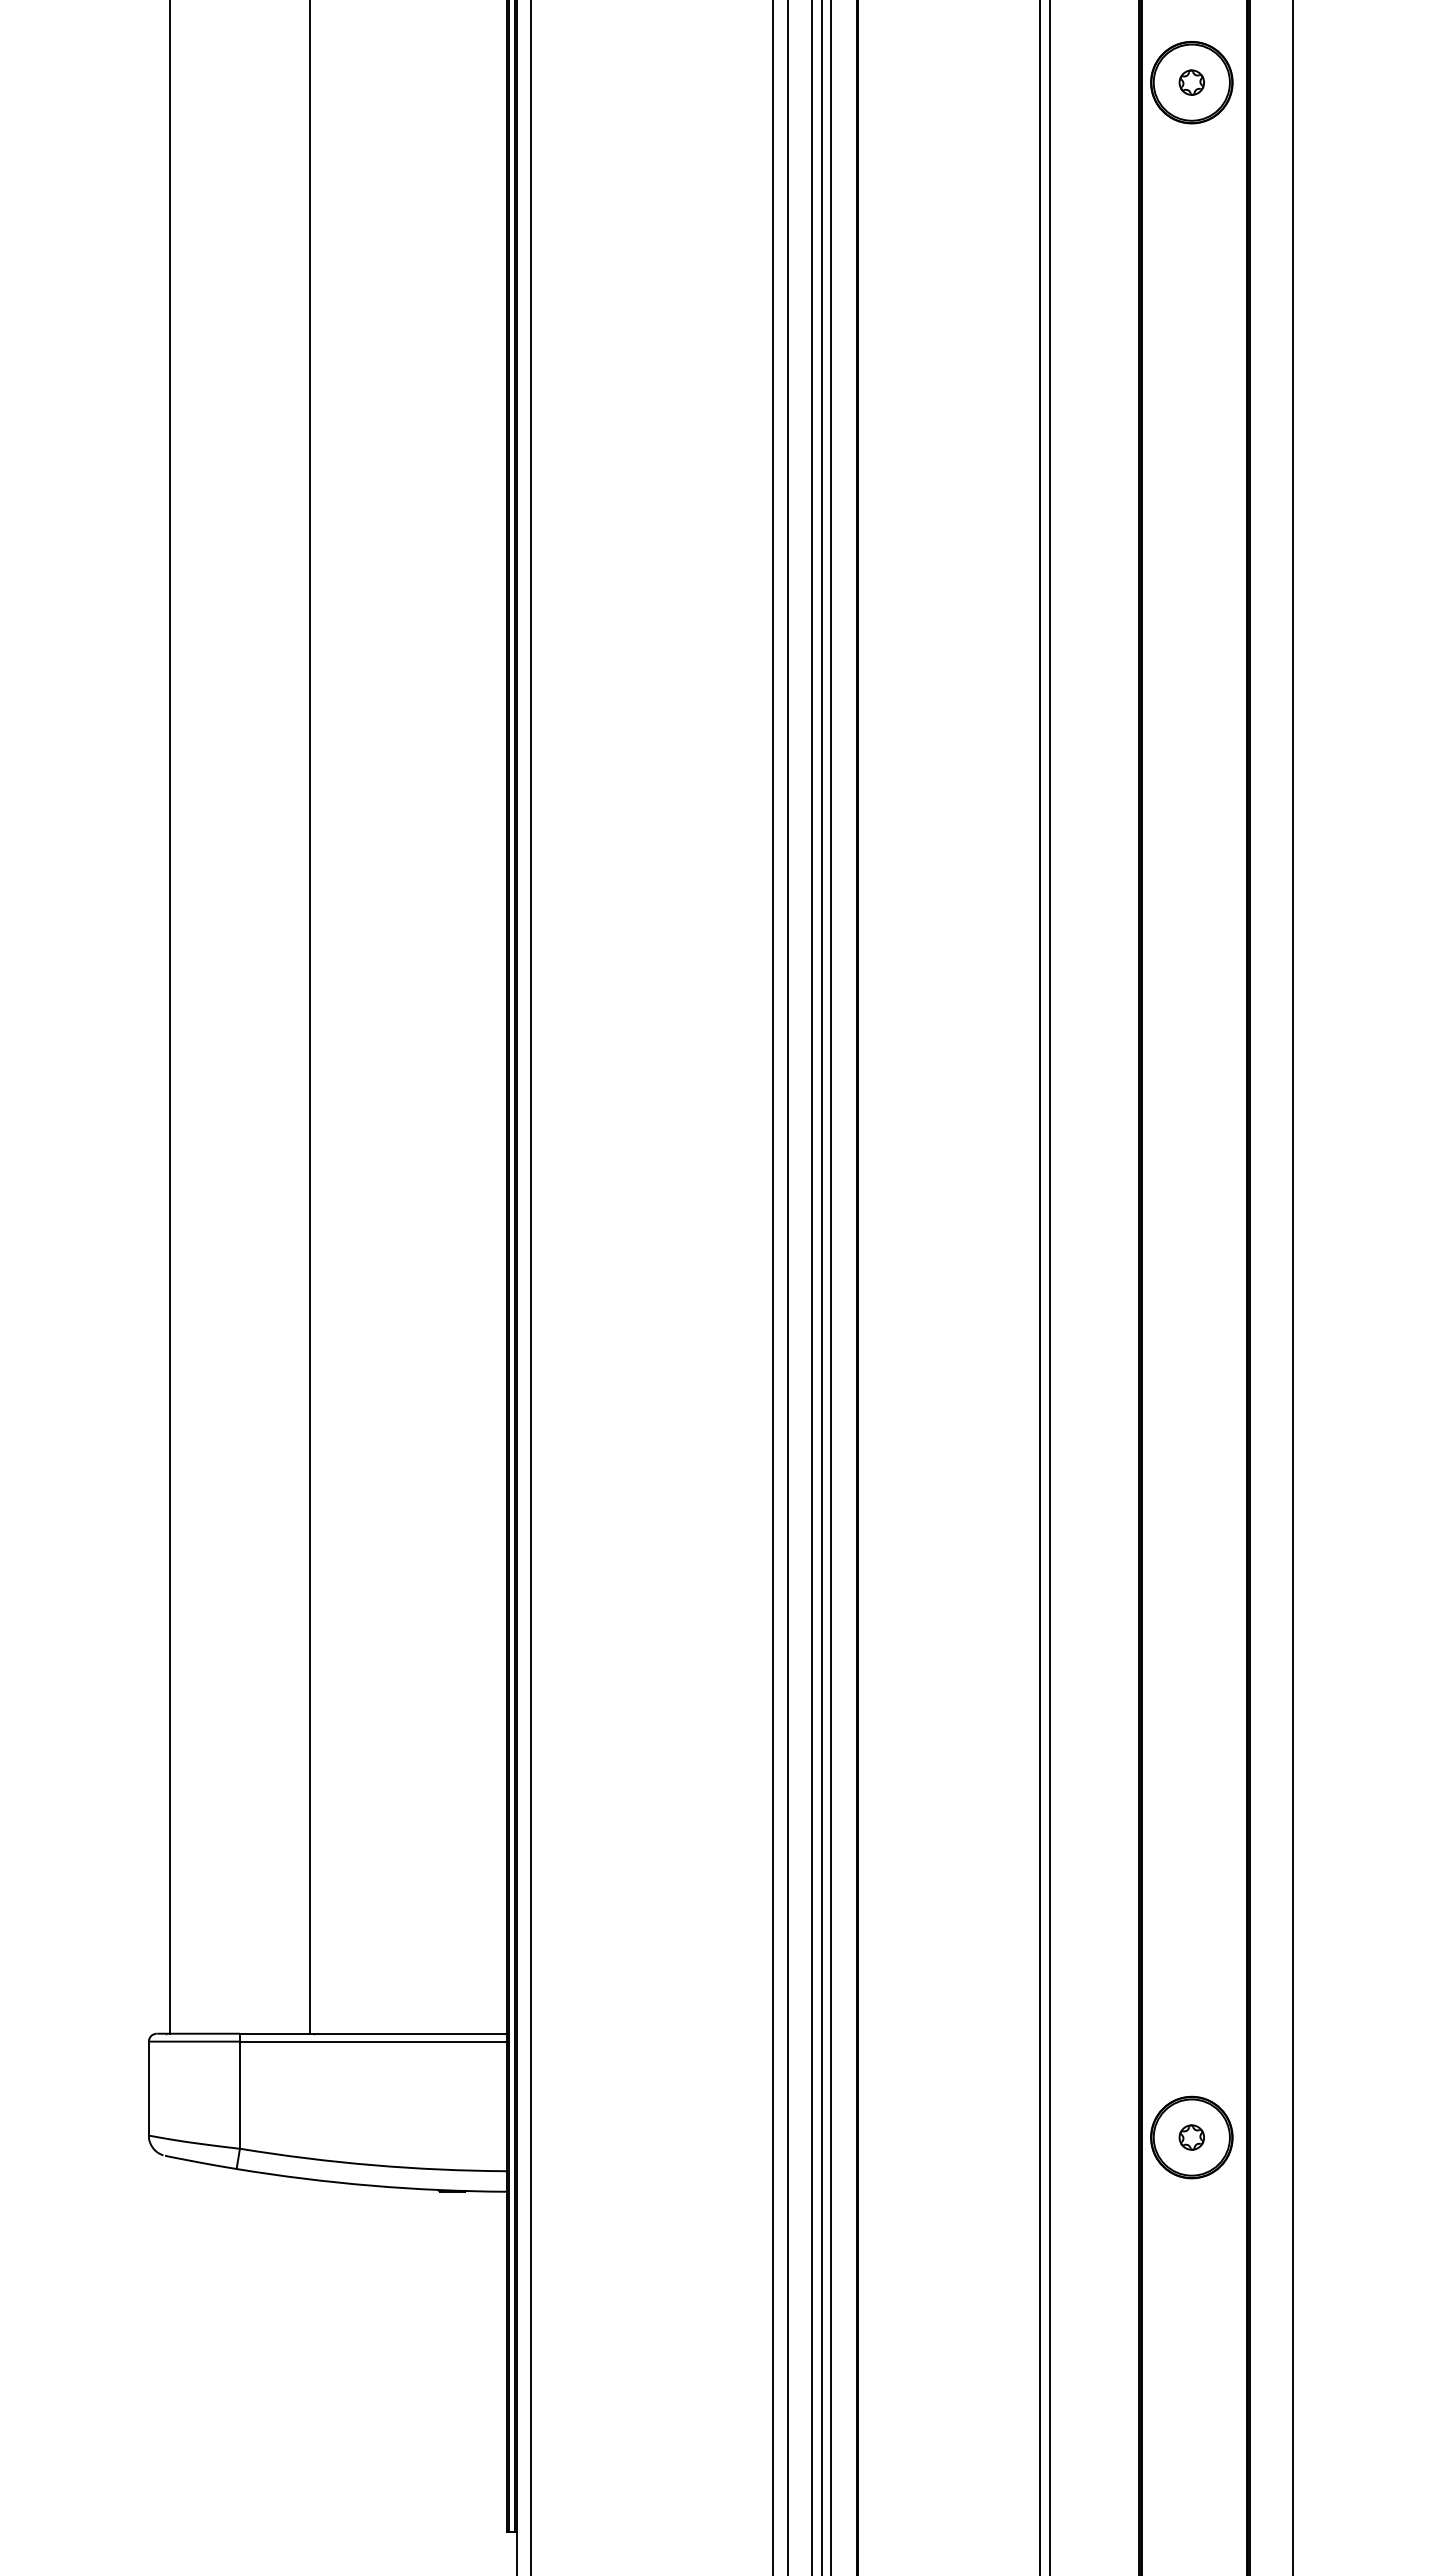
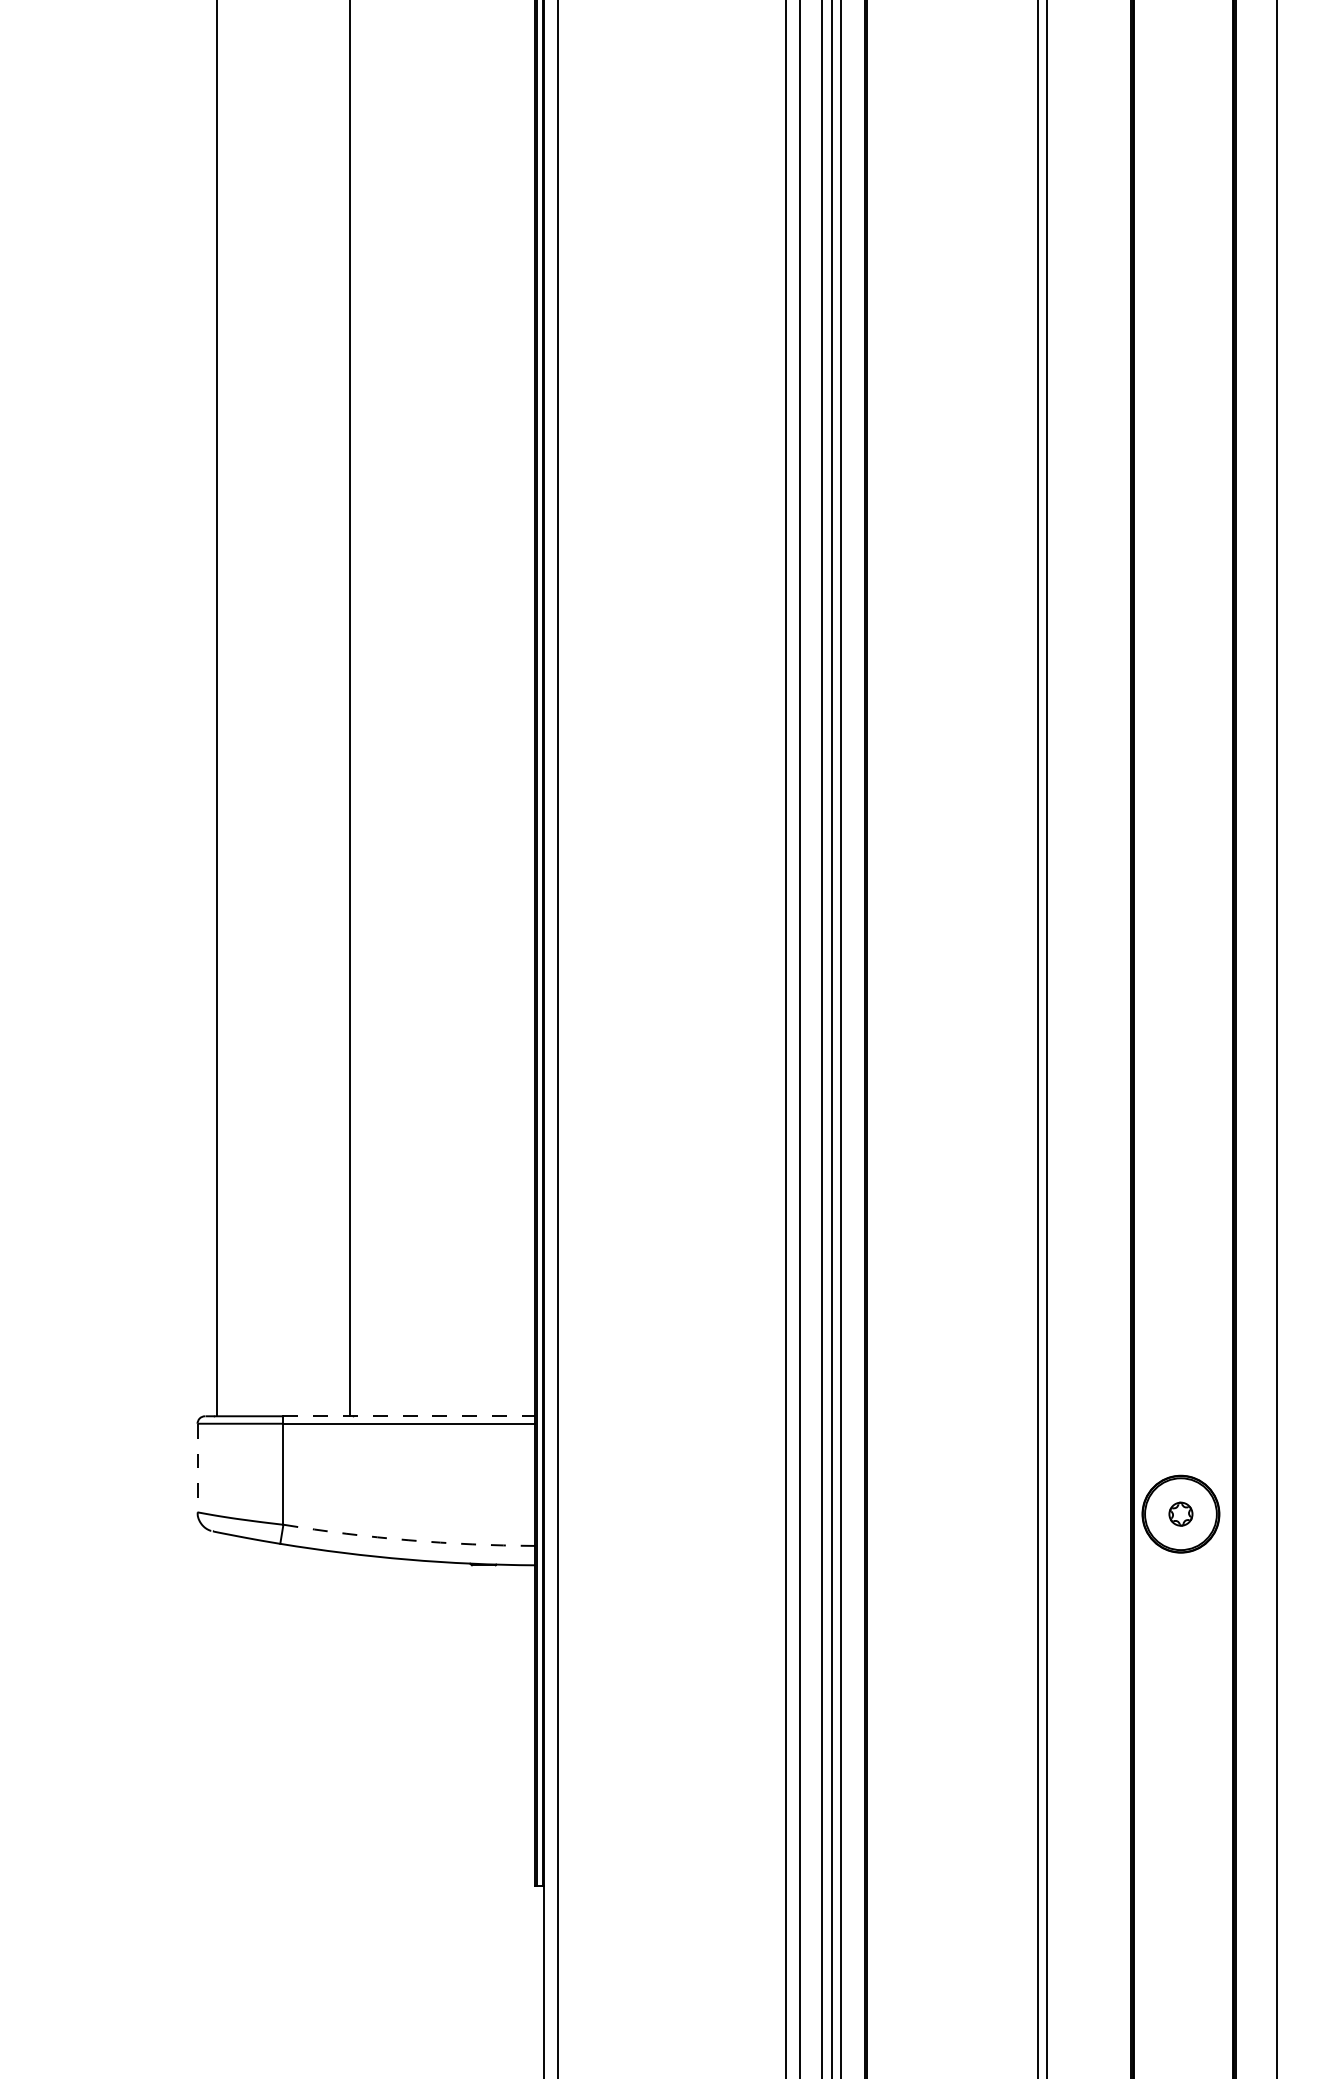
line: (373, 2033) -> (409, 1416), solid -> dashed
line: (148, 2089) -> (197, 1468), solid -> dashed
arc: (373, 2165) -> (409, 1540), solid -> dashed

